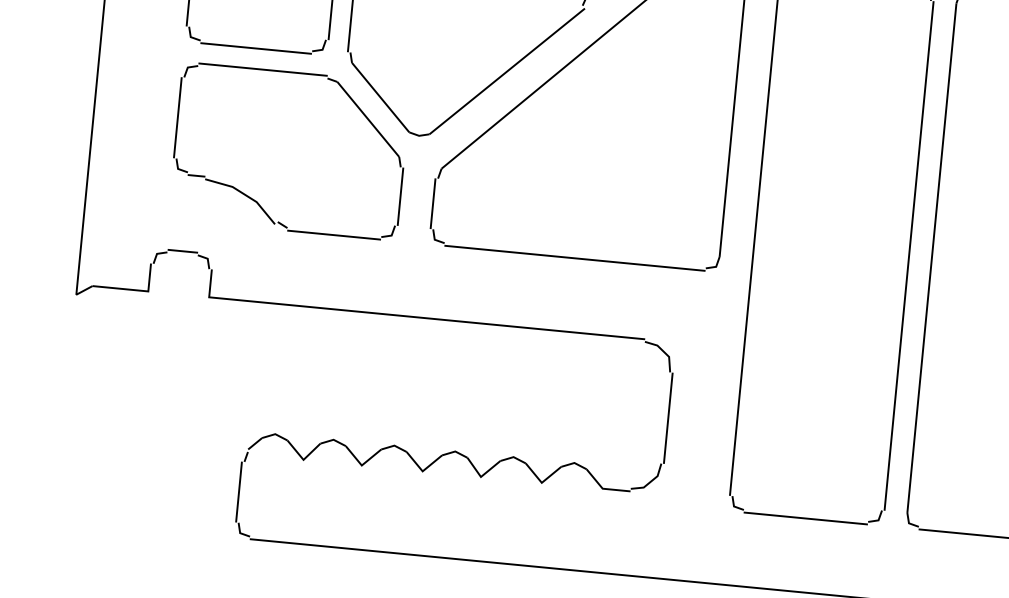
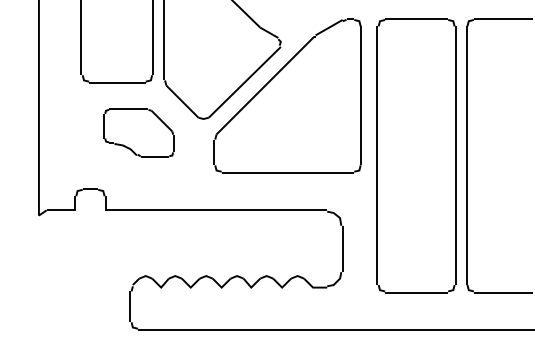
part: (288, 150) -> (138, 132), size x0.6

